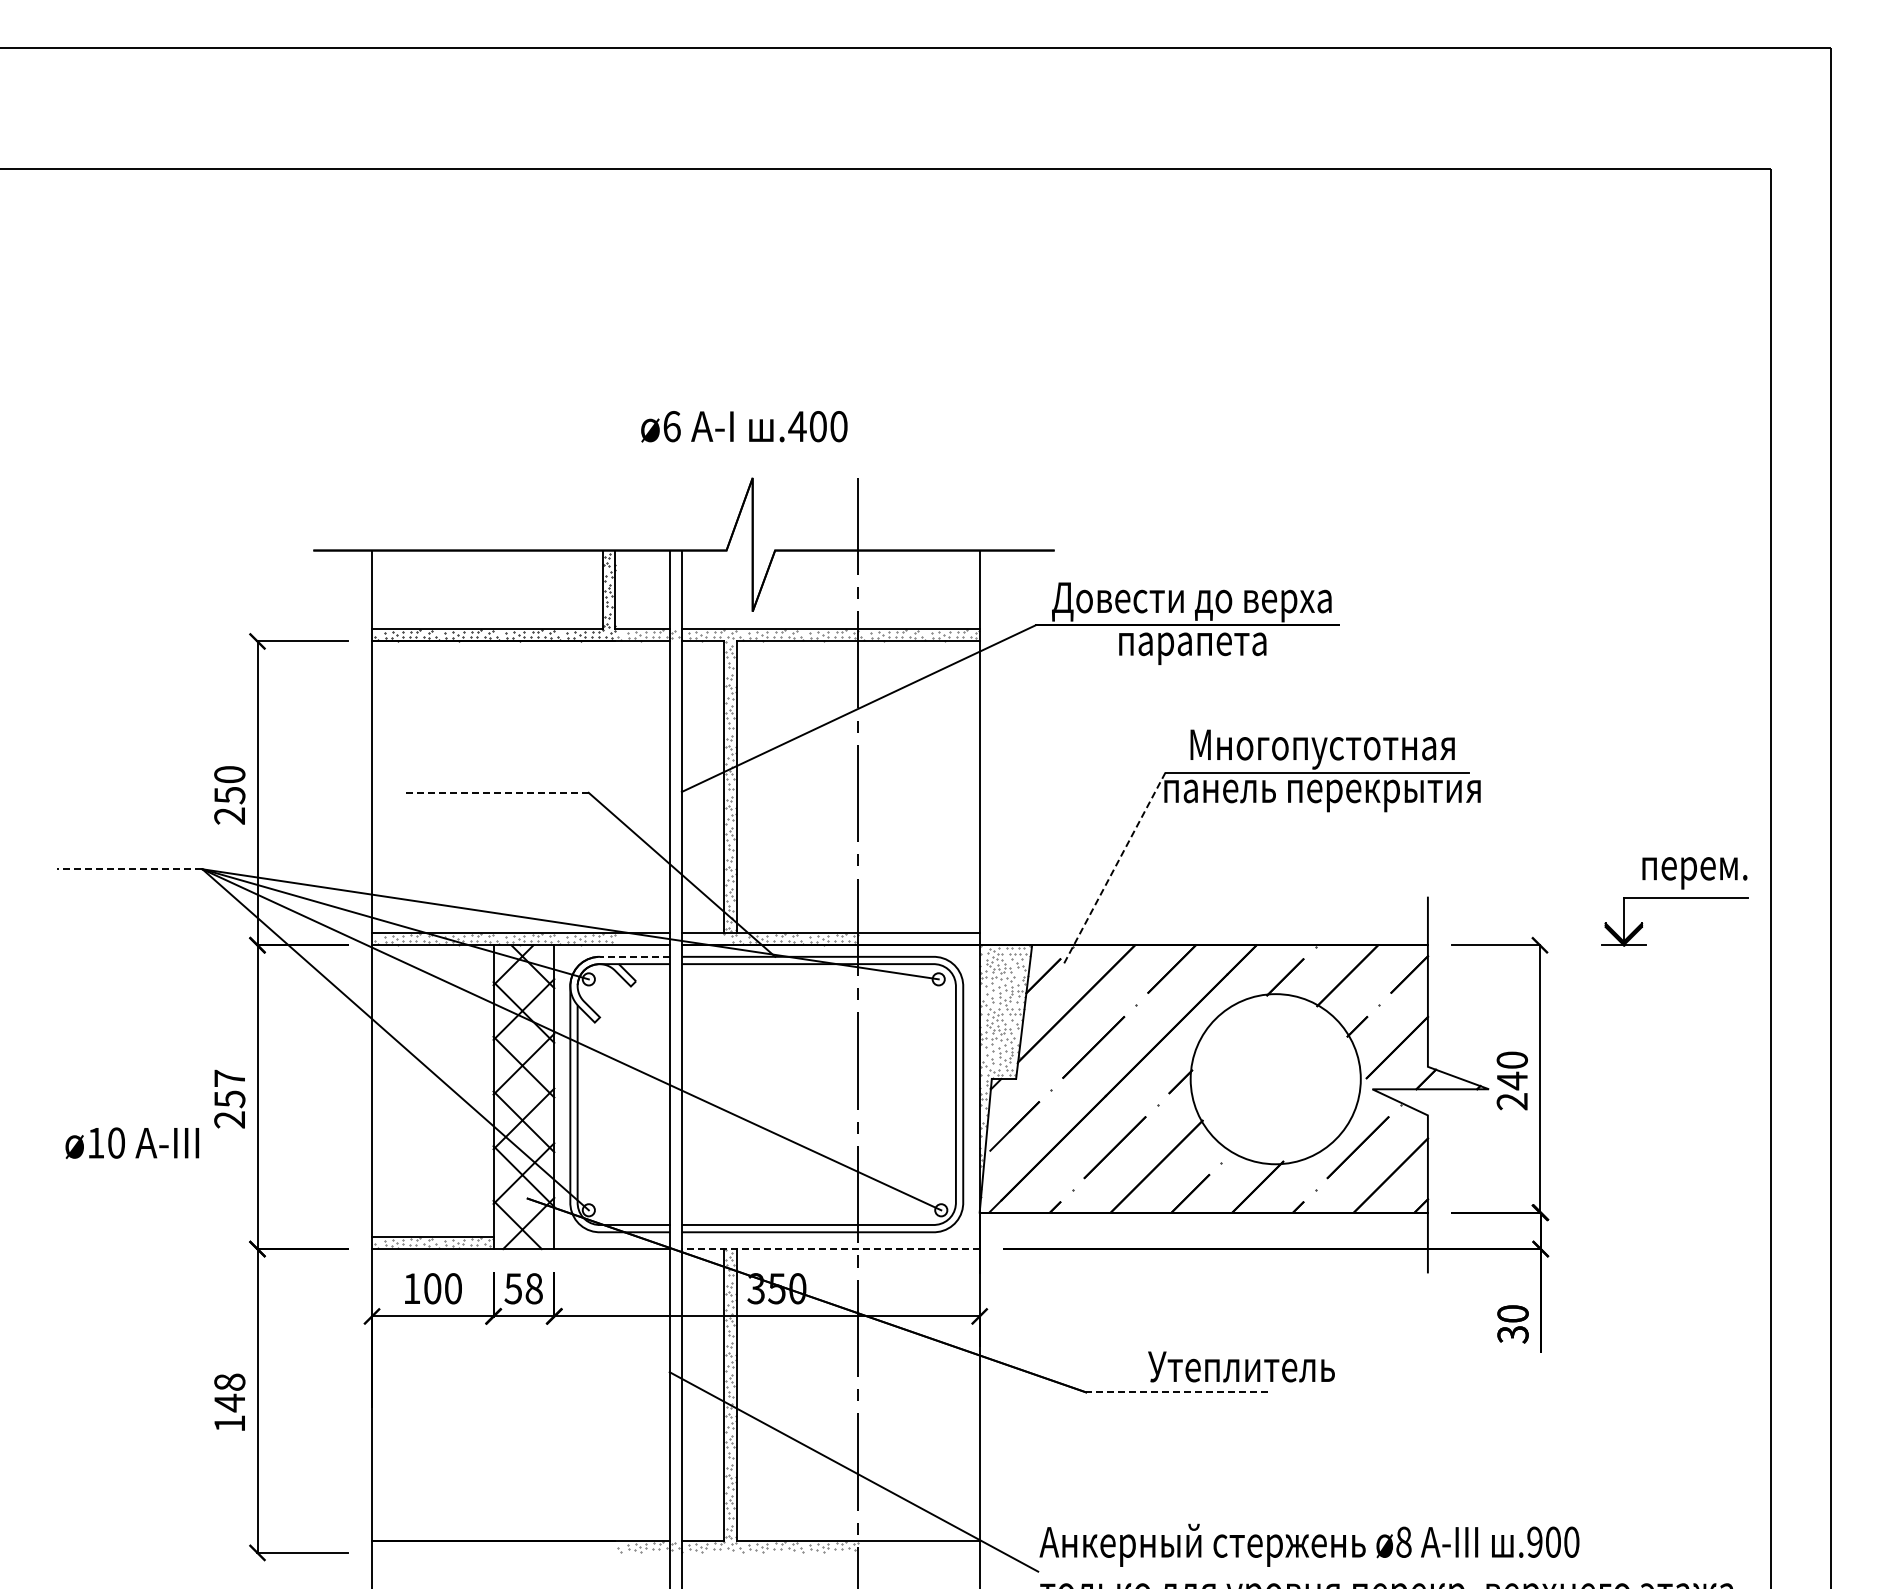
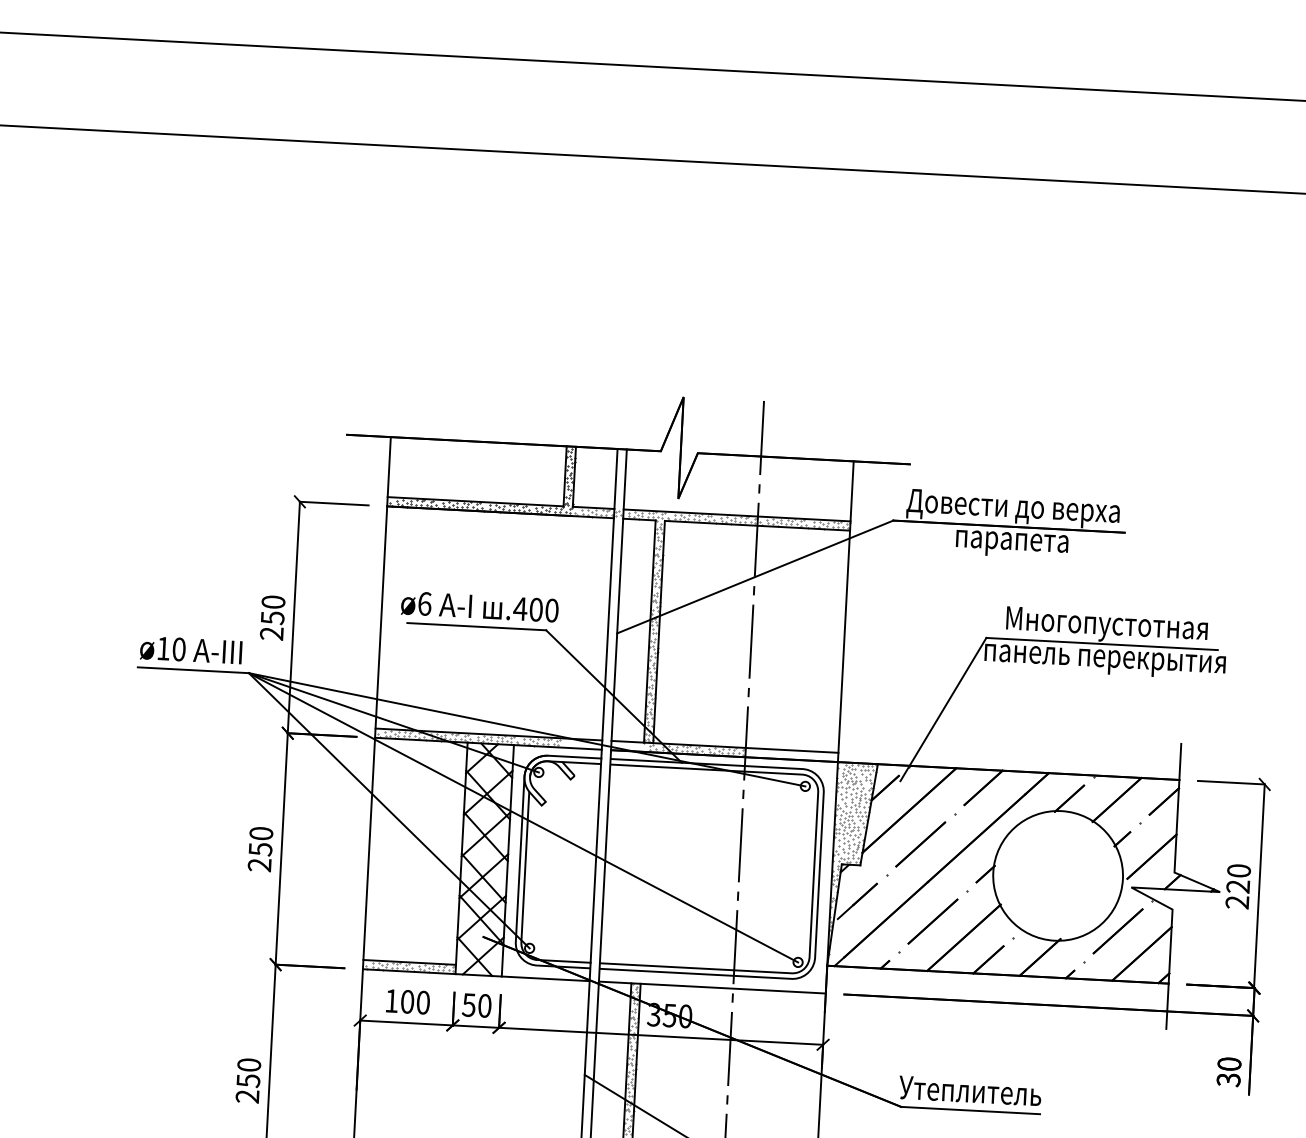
text: (744, 426) -> (480, 606), moved
line: (497, 792) -> (476, 626), dashed -> solid
line: (129, 869) -> (193, 670), dashed -> solid
line: (1113, 869) -> (942, 709), dashed -> solid
line: (634, 956) -> (574, 756), dashed -> solid
text: (229, 1077) -> (261, 832), 257 -> 250
text: (1511, 1080) -> (1237, 886), 240 -> 220
text: (132, 1142) -> (191, 649), moved
line: (830, 1249) -> (712, 987), dashed -> solid
text: (533, 1288) -> (484, 1005), 58 -> 50
text: (1241, 1366) -> (970, 1090), moved
line: (1176, 1392) -> (970, 1110), dashed -> solid
text: (229, 1402) -> (248, 1080), 148 -> 250

